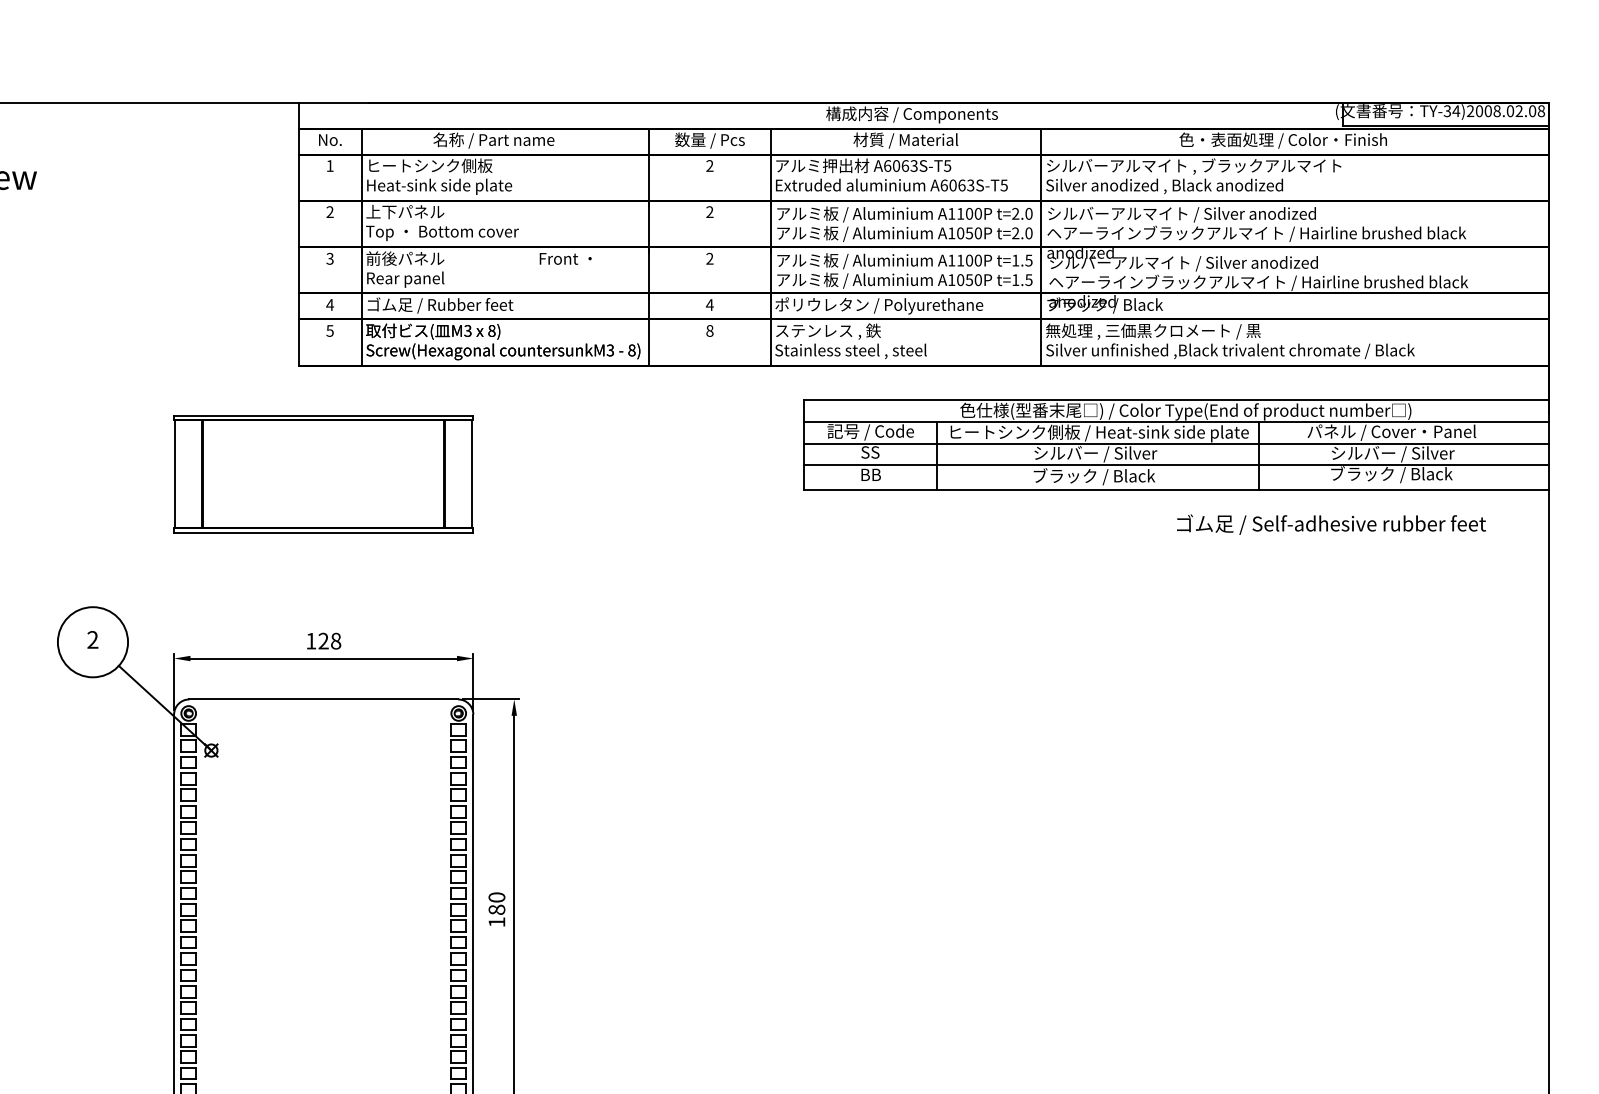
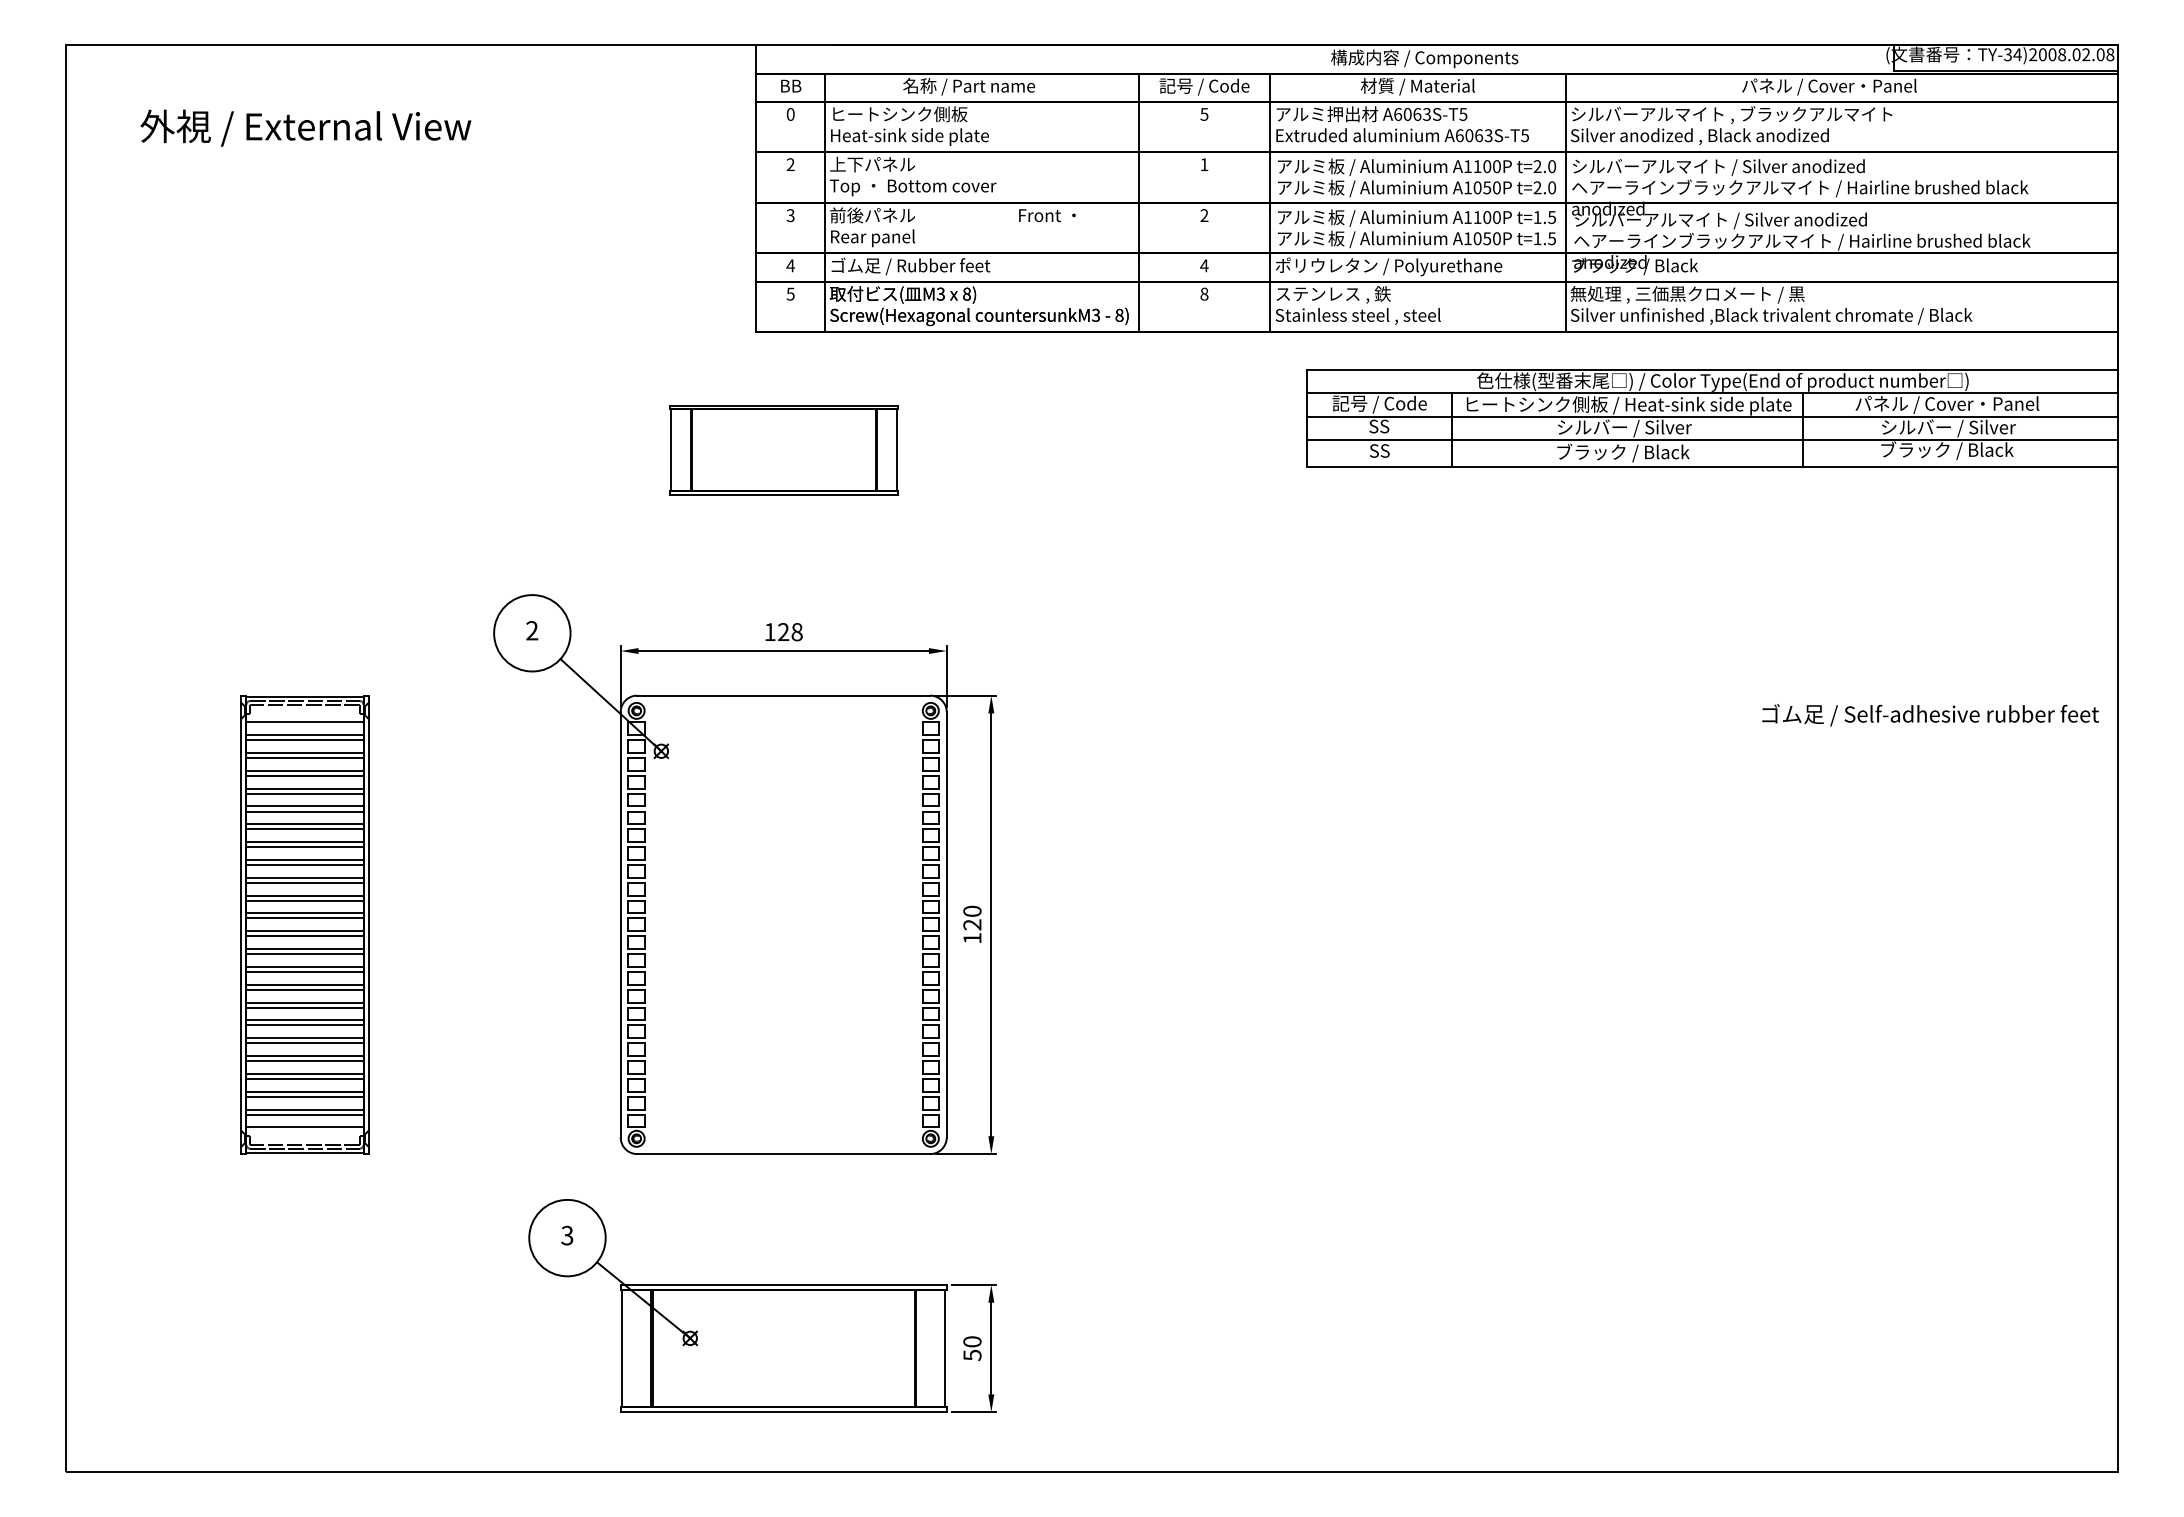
text: (329, 139) -> (790, 85), No. -> BB
text: (709, 140) -> (1204, 86), 数量 / Pcs -> 記号 / Code
text: (1283, 140) -> (1829, 86), 色・表面処理 / Color・Finish -> パネル / Cover・Panel
text: (329, 166) -> (790, 114), 1 -> 0
text: (709, 166) -> (1204, 114), 2 -> 5
text: (709, 211) -> (1204, 164), 2 -> 1
part: (323, 474) -> (783, 450), size x0.7
text: (870, 474) -> (1379, 450), BB -> SS
text: (1331, 524) -> (1930, 715), moved
text: (496, 909) -> (972, 924), 180 -> 120

